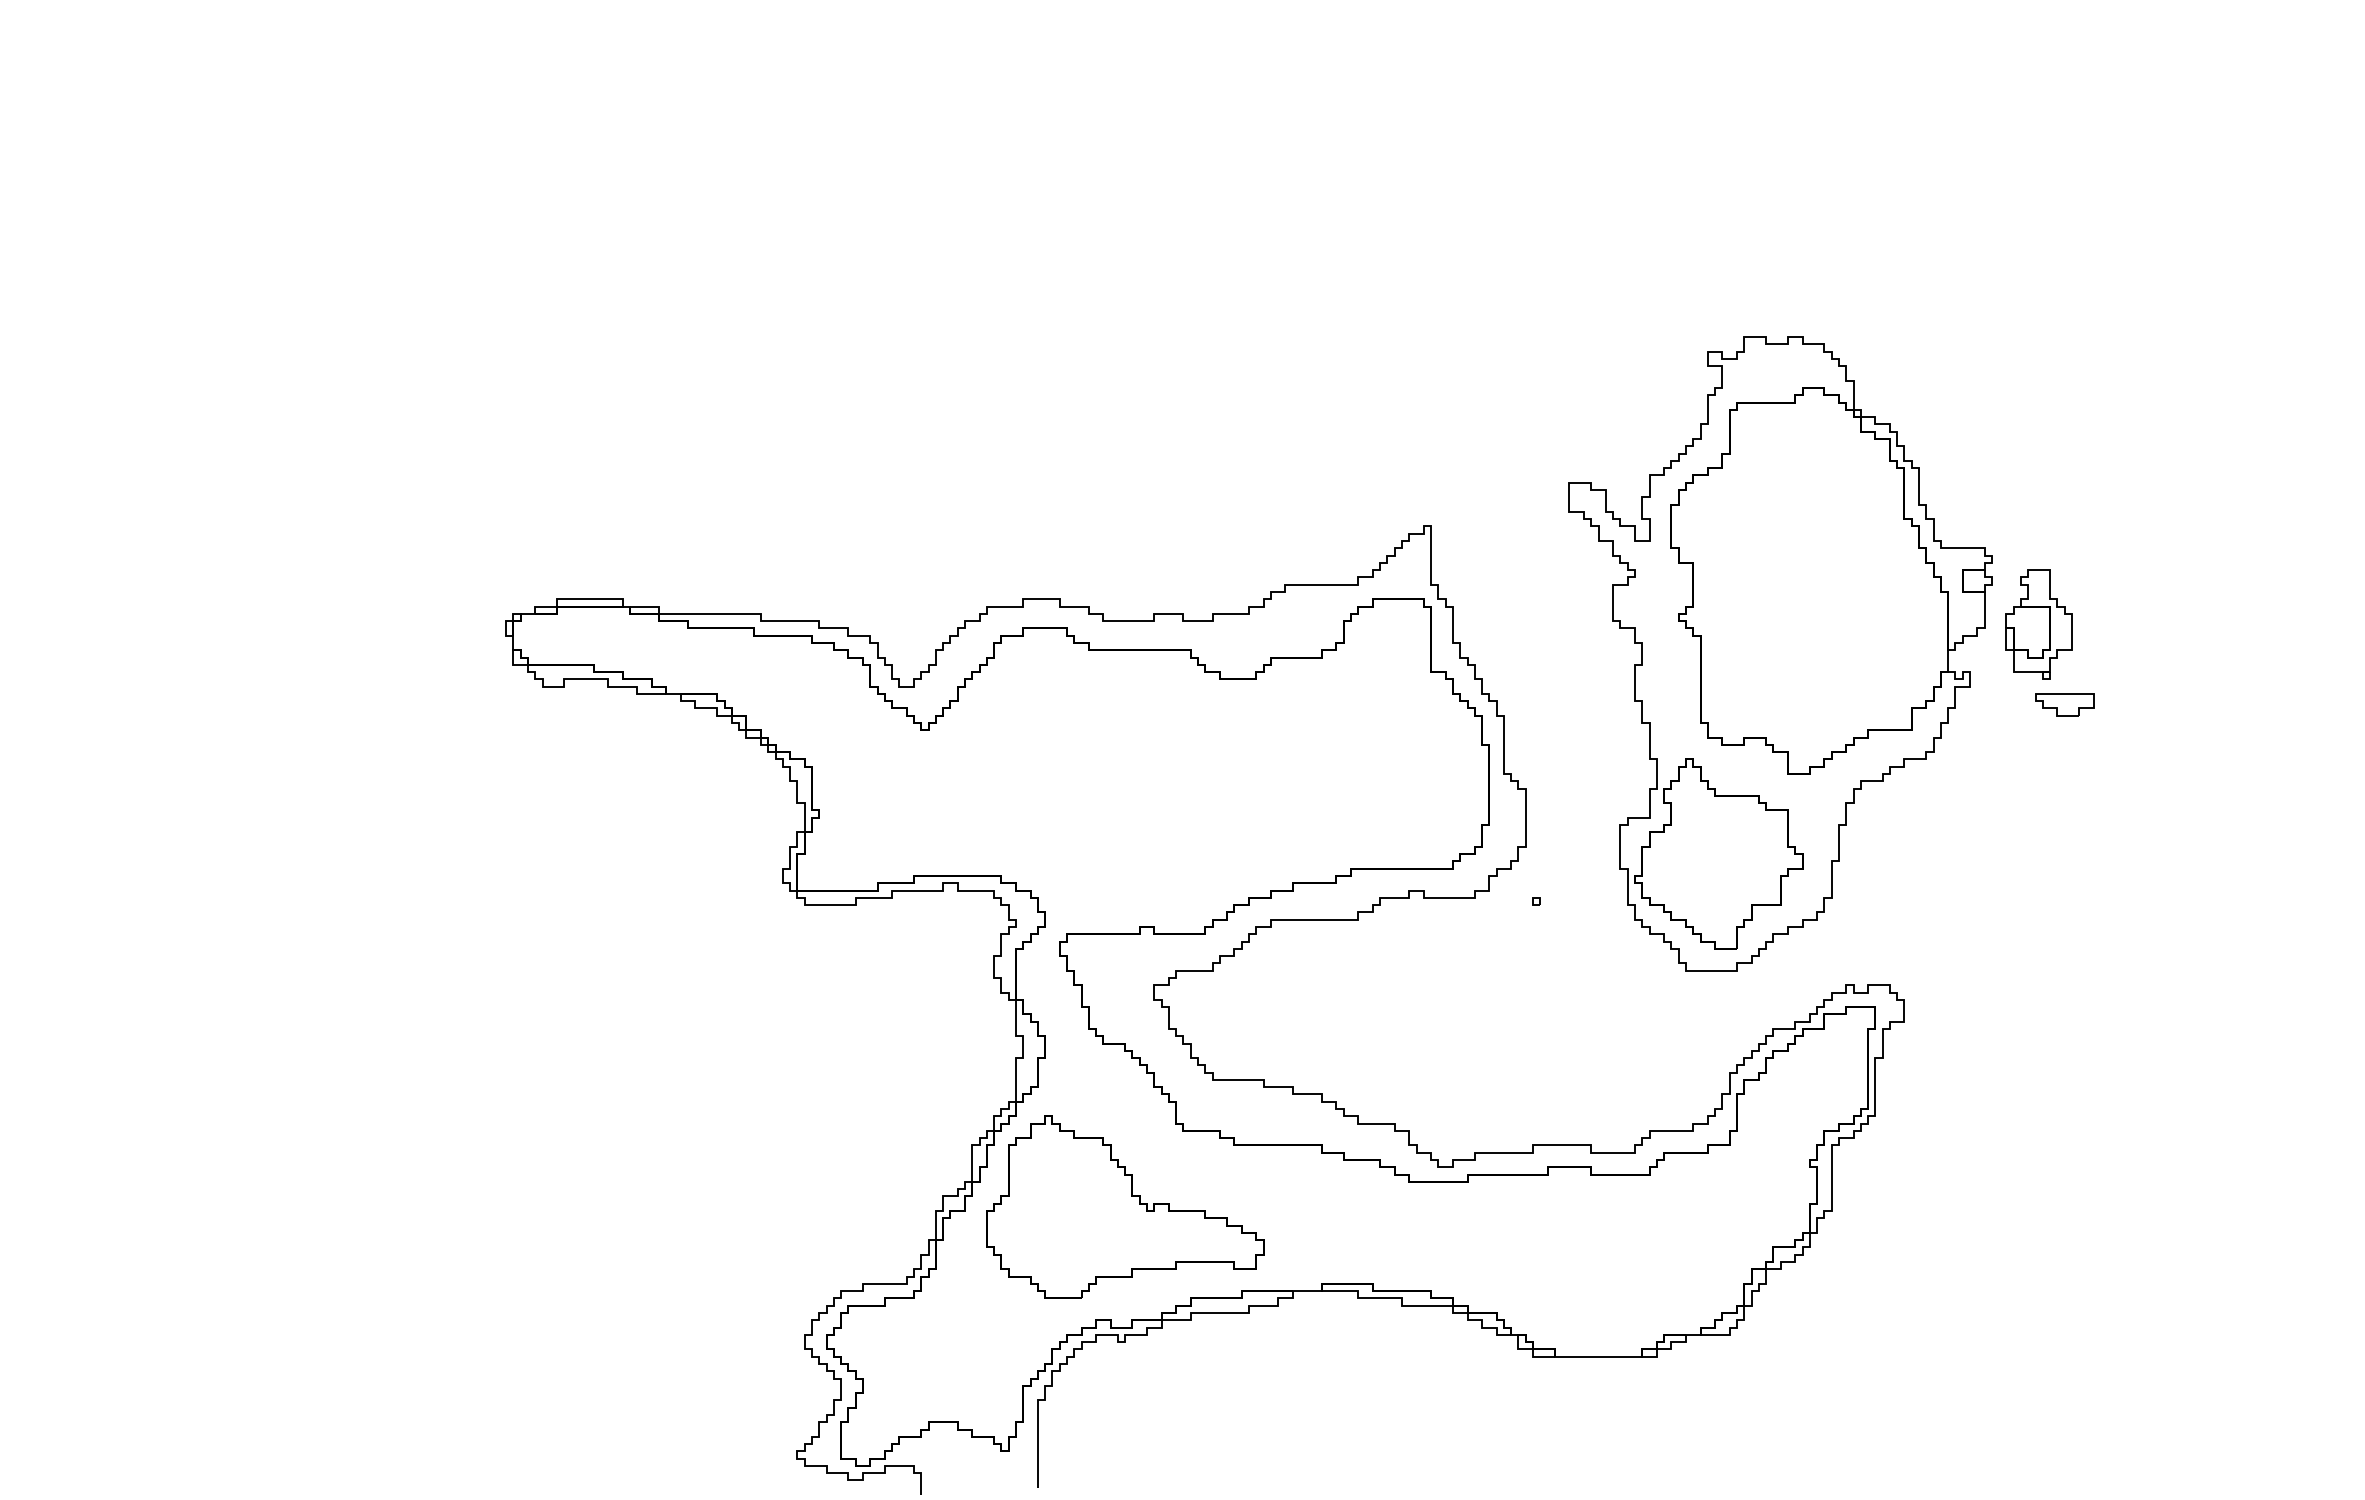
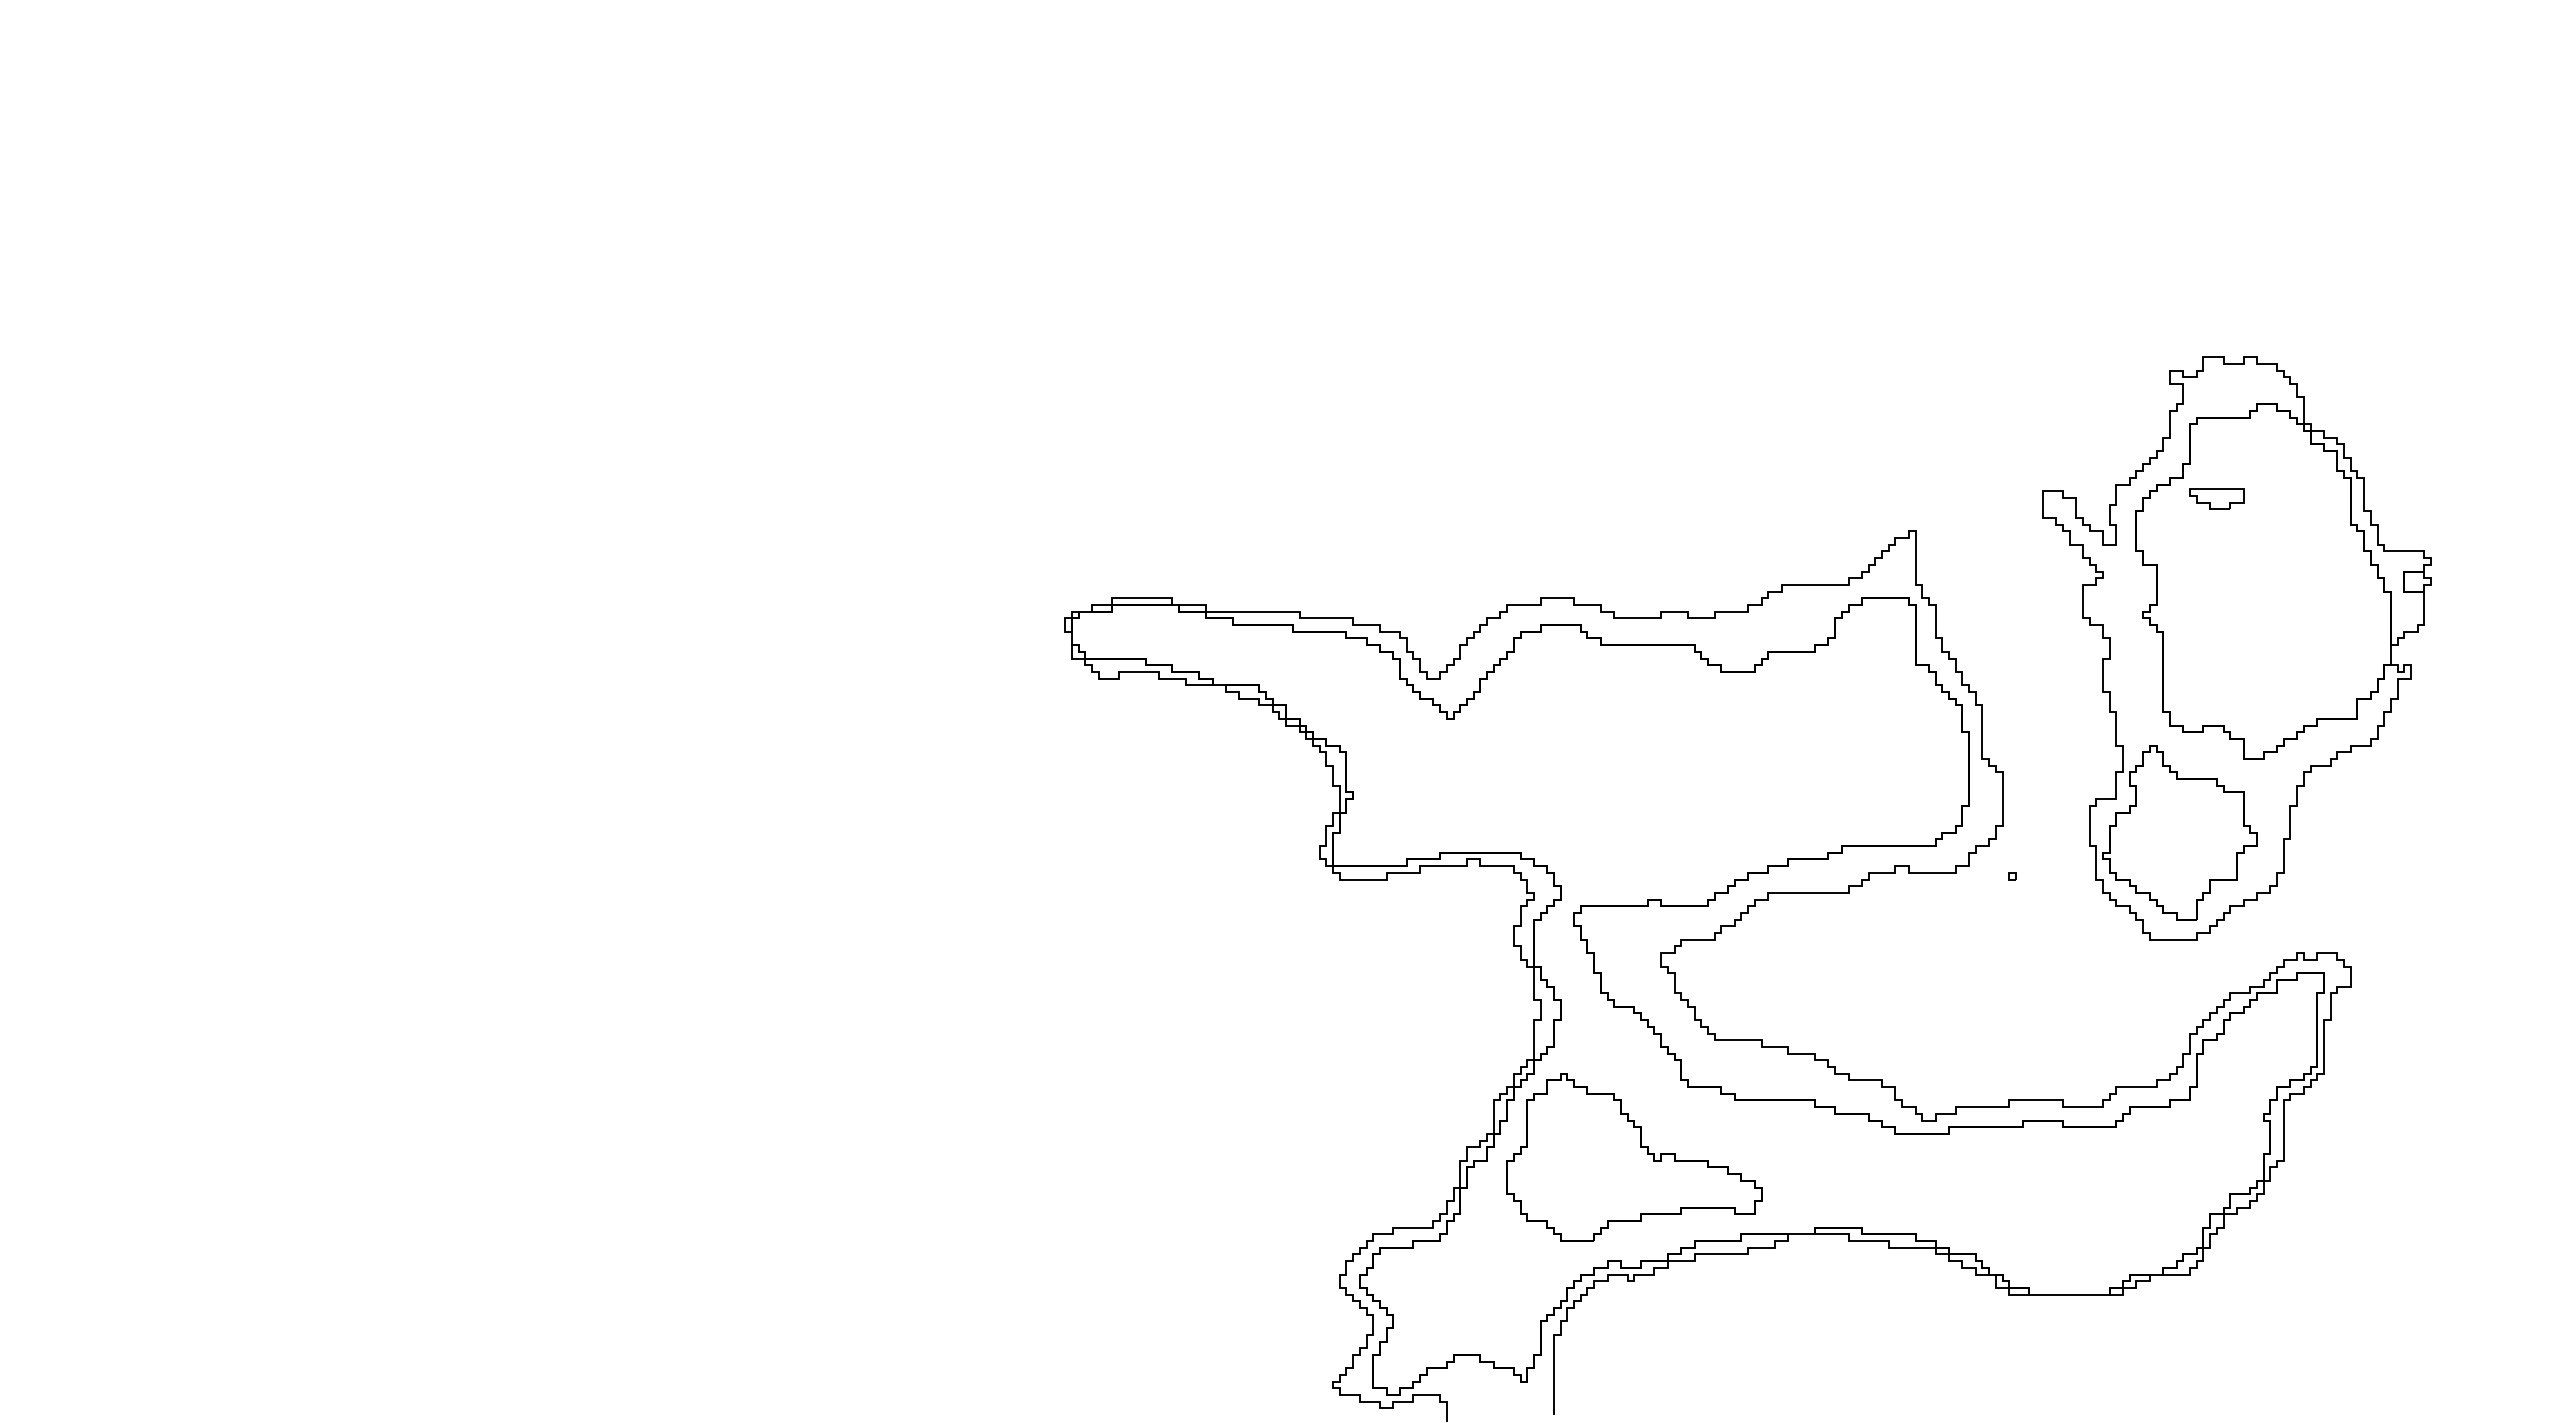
part: (2039, 624) -> (2474, 621), removed
part: (2064, 703) -> (2216, 498), moved

